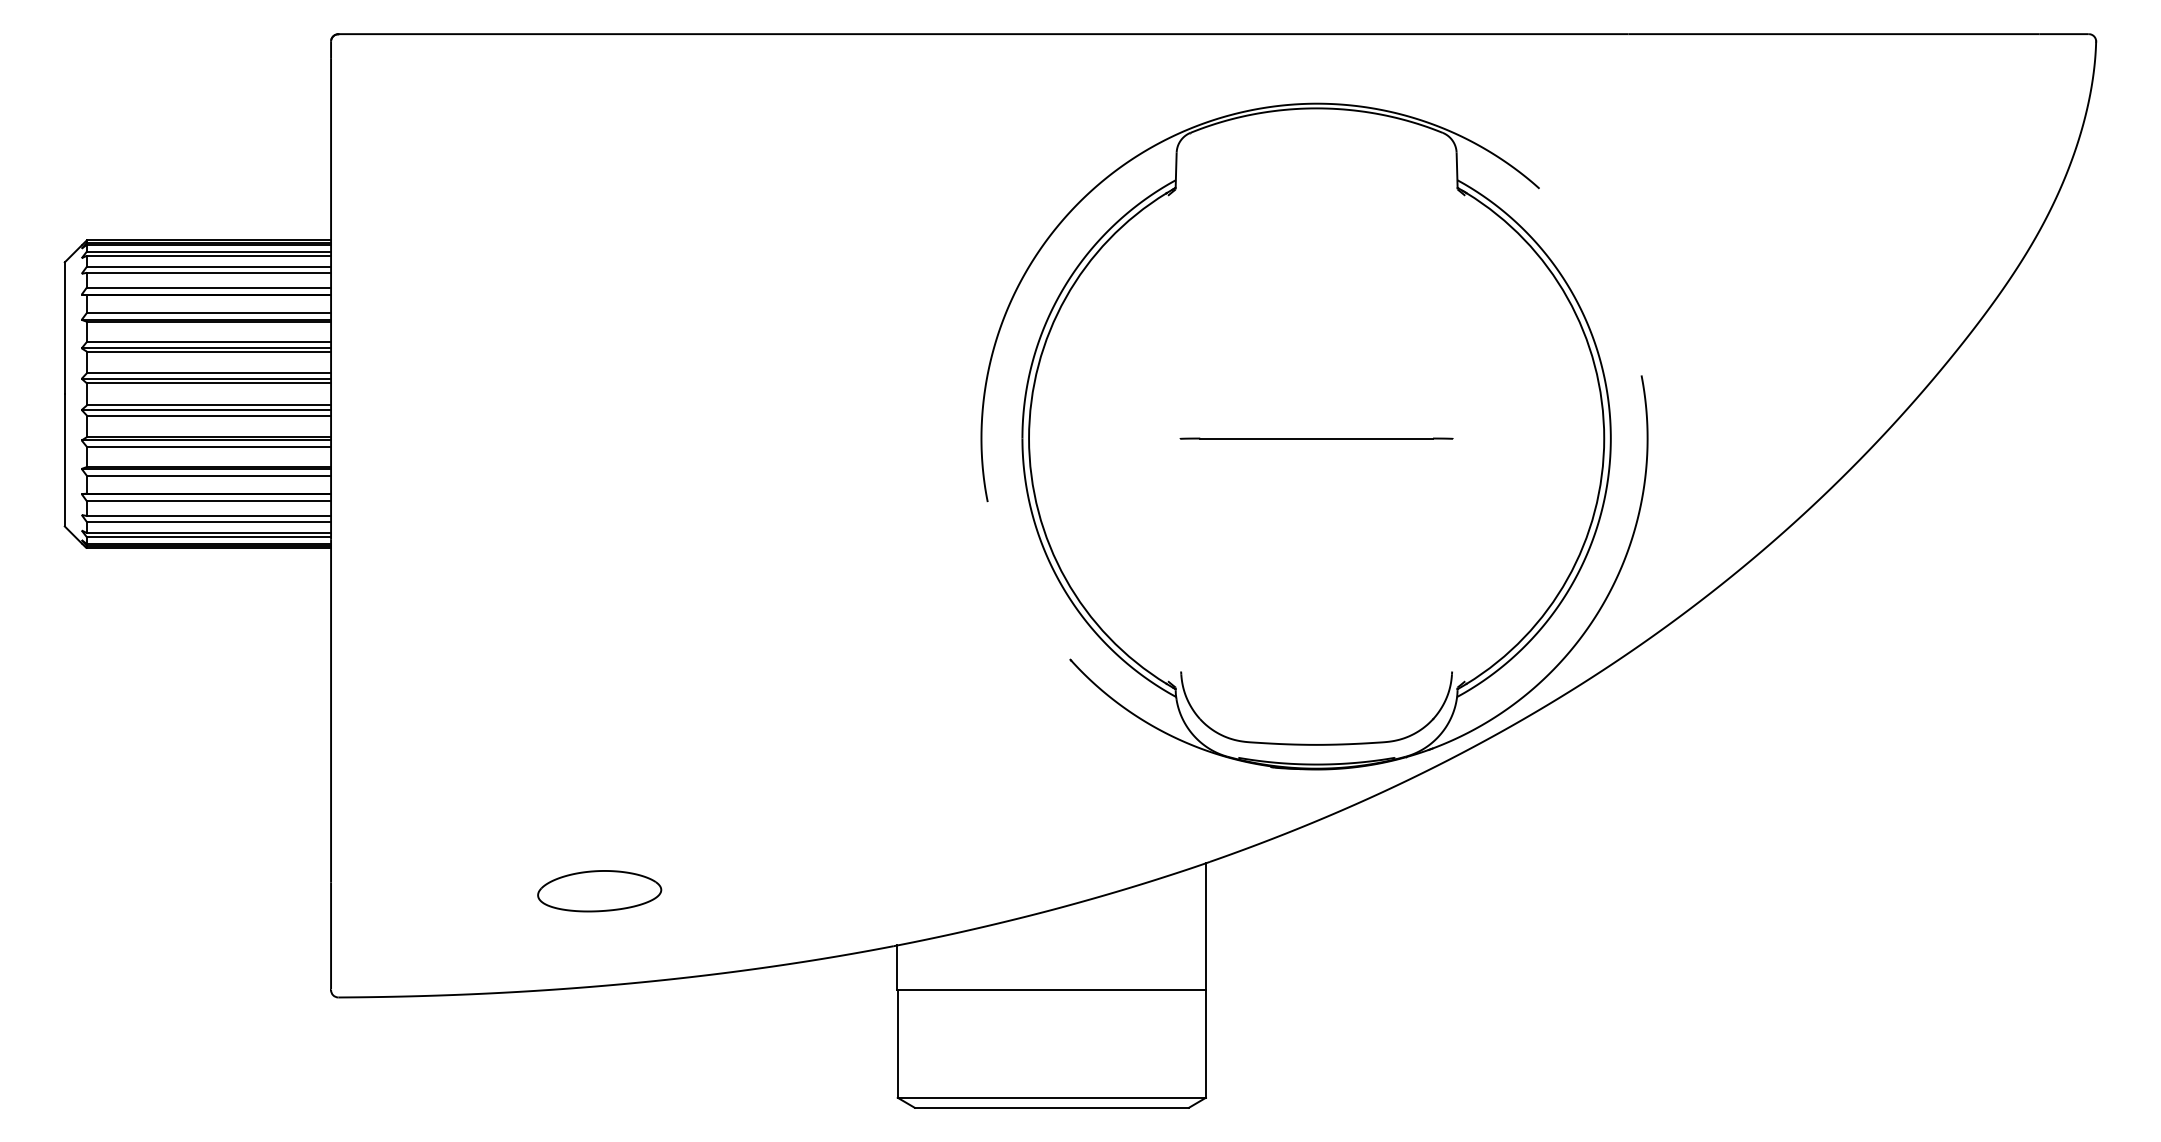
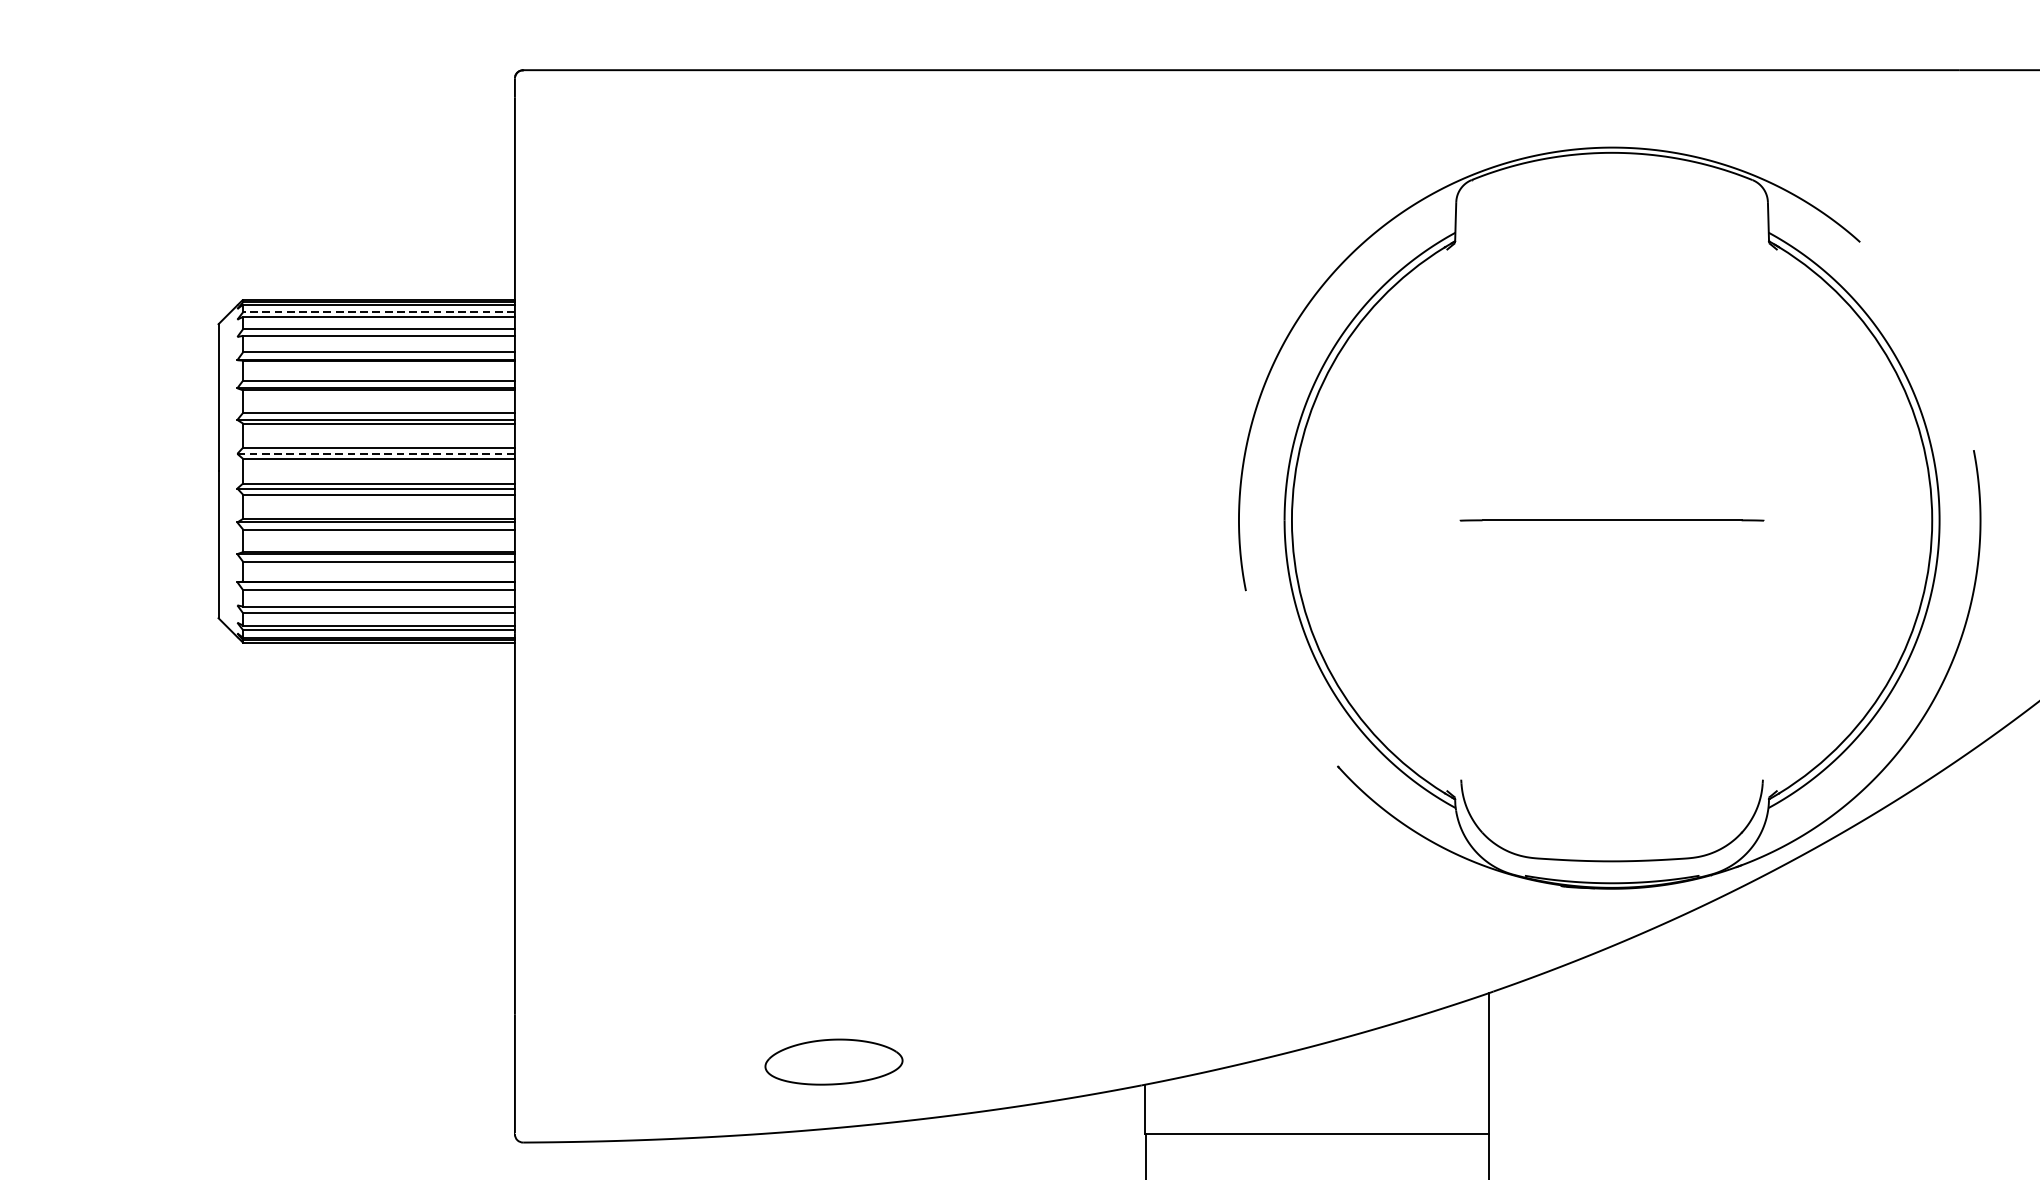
line: (208, 251) -> (378, 312), solid -> dashed
line: (206, 378) -> (376, 453), solid -> dashed
part: (599, 891) -> (833, 1062), moved

